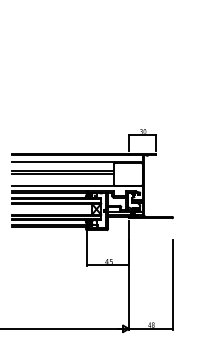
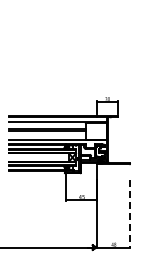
line: (173, 284) -> (130, 214), solid -> dashed

